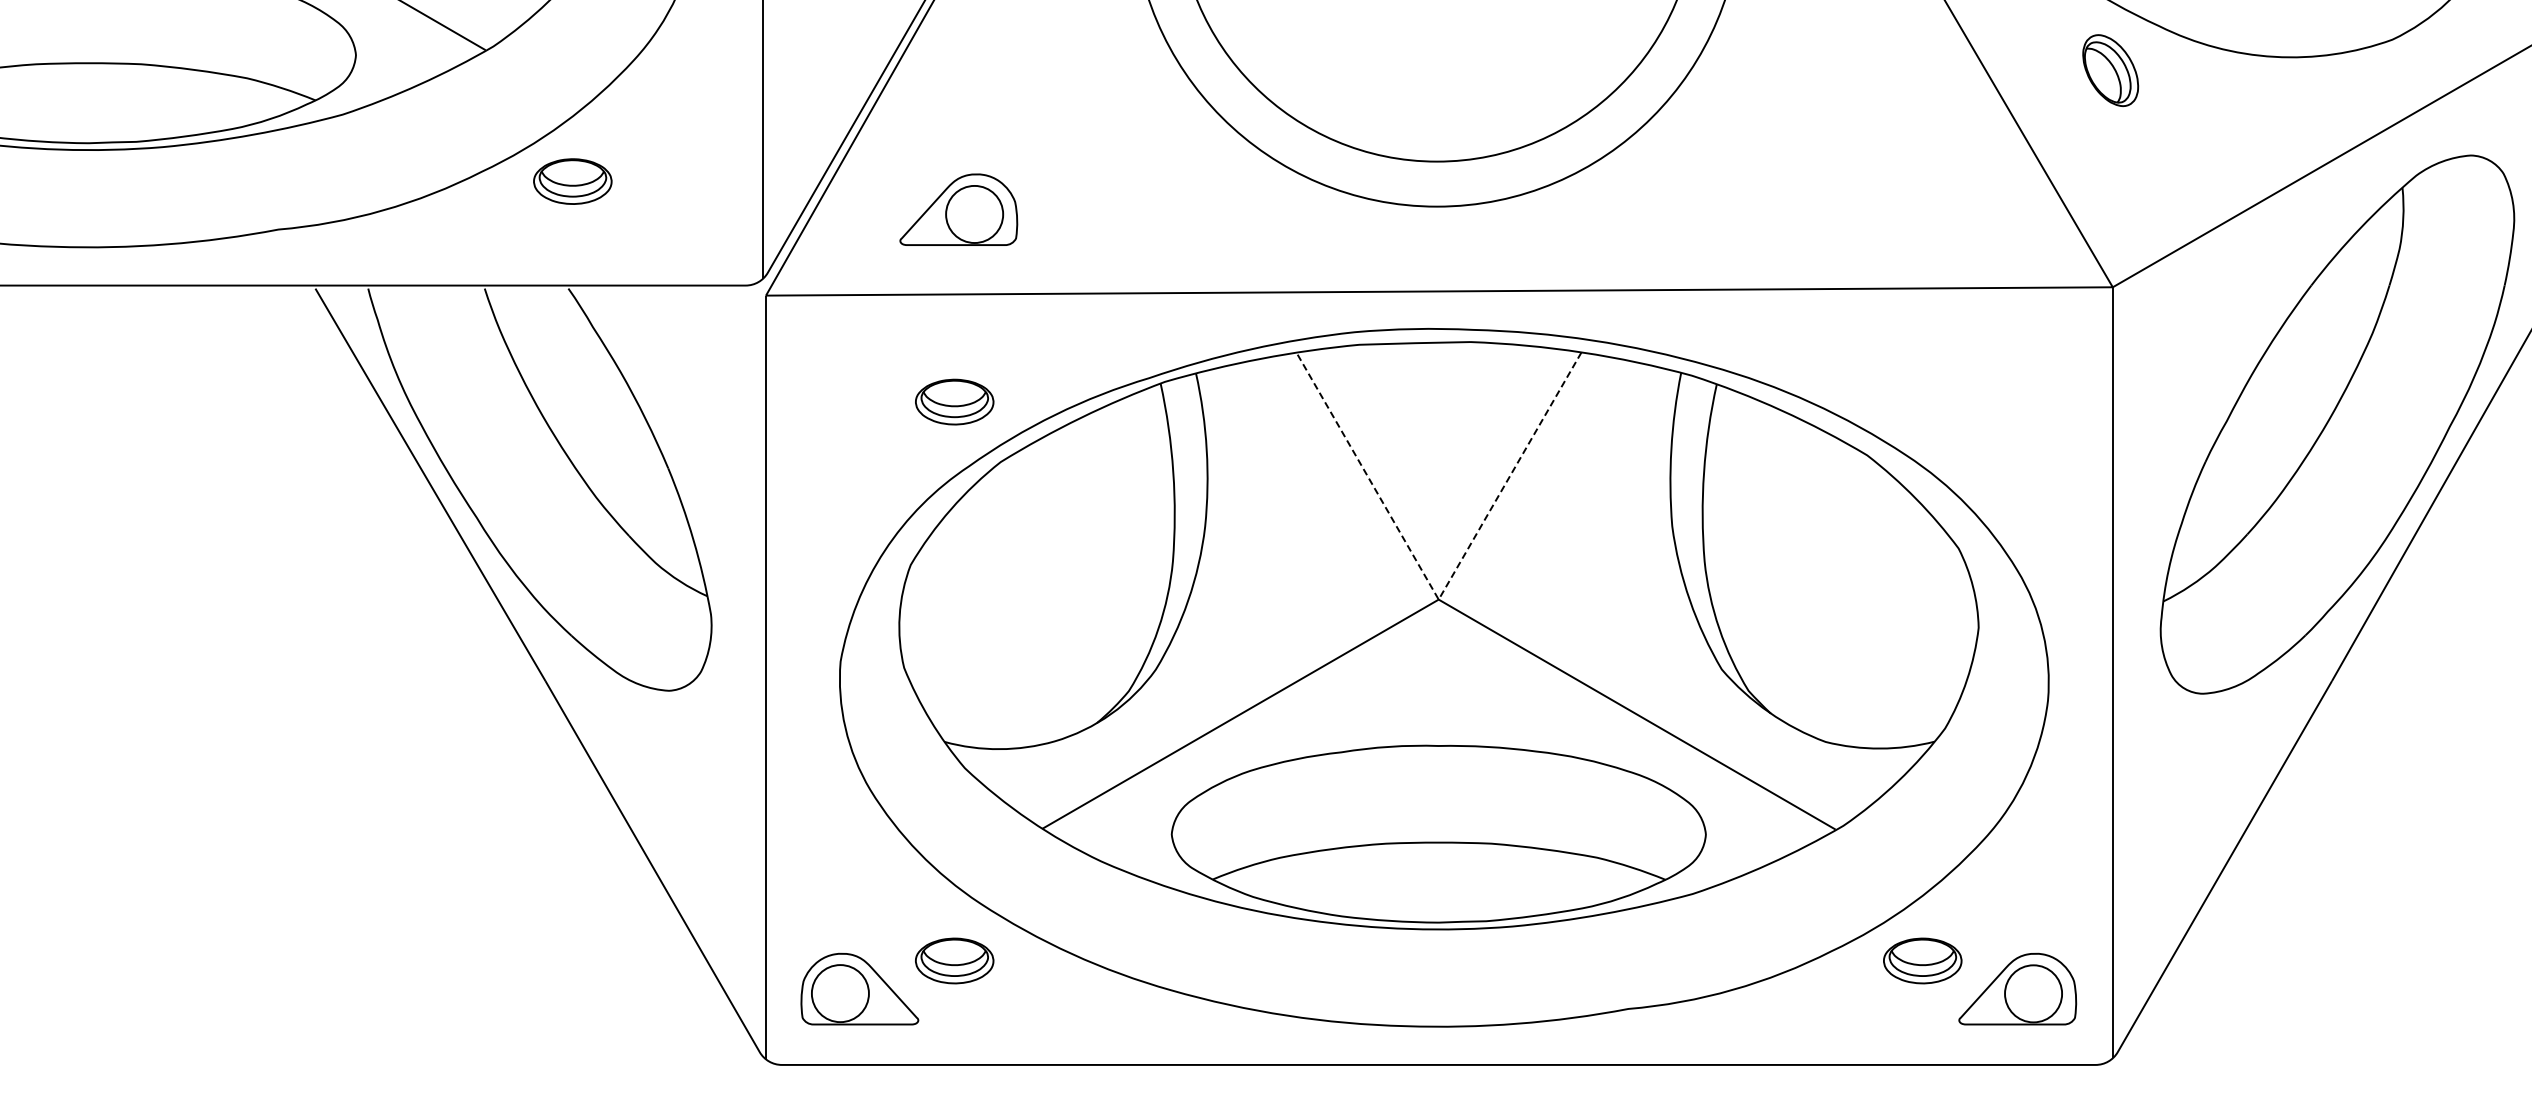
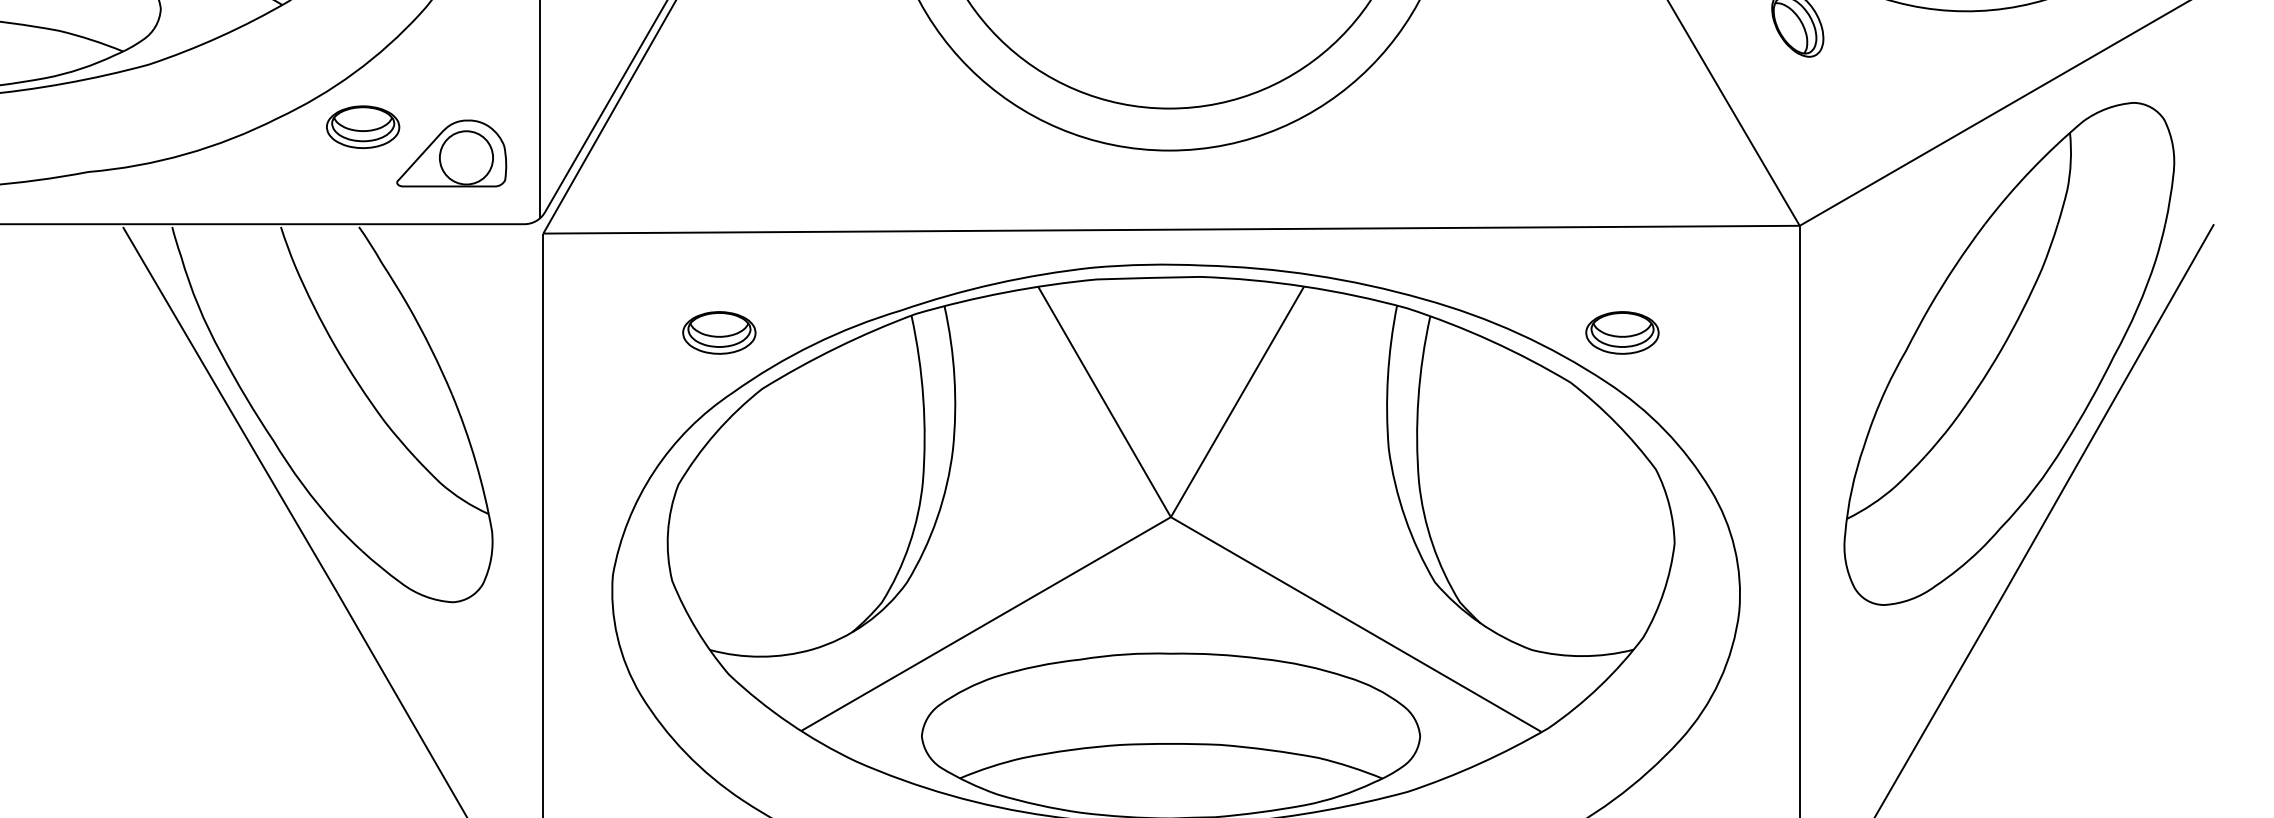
part: (958, 209) -> (451, 153), moved
part: (1922, 401) -> (1622, 332), added
line: (1438, 599) -> (1170, 517), dashed -> solid

